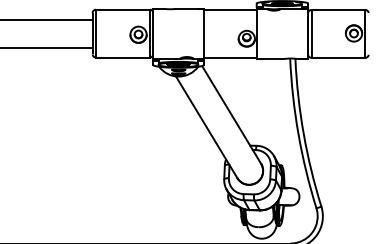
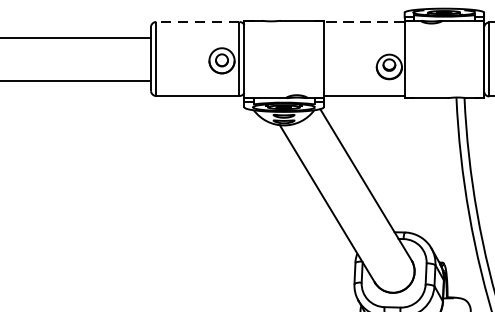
line: (122, 9) -> (197, 21), solid -> dashed
line: (230, 9) -> (364, 21), solid -> dashed

